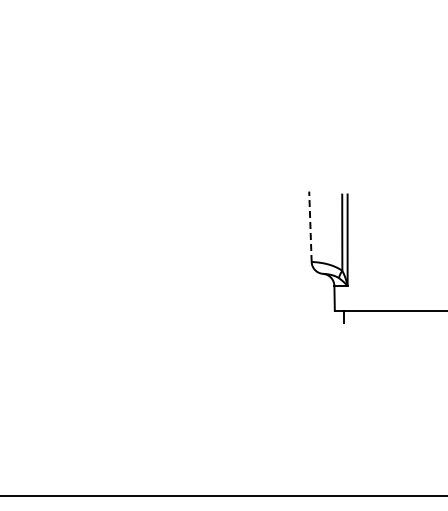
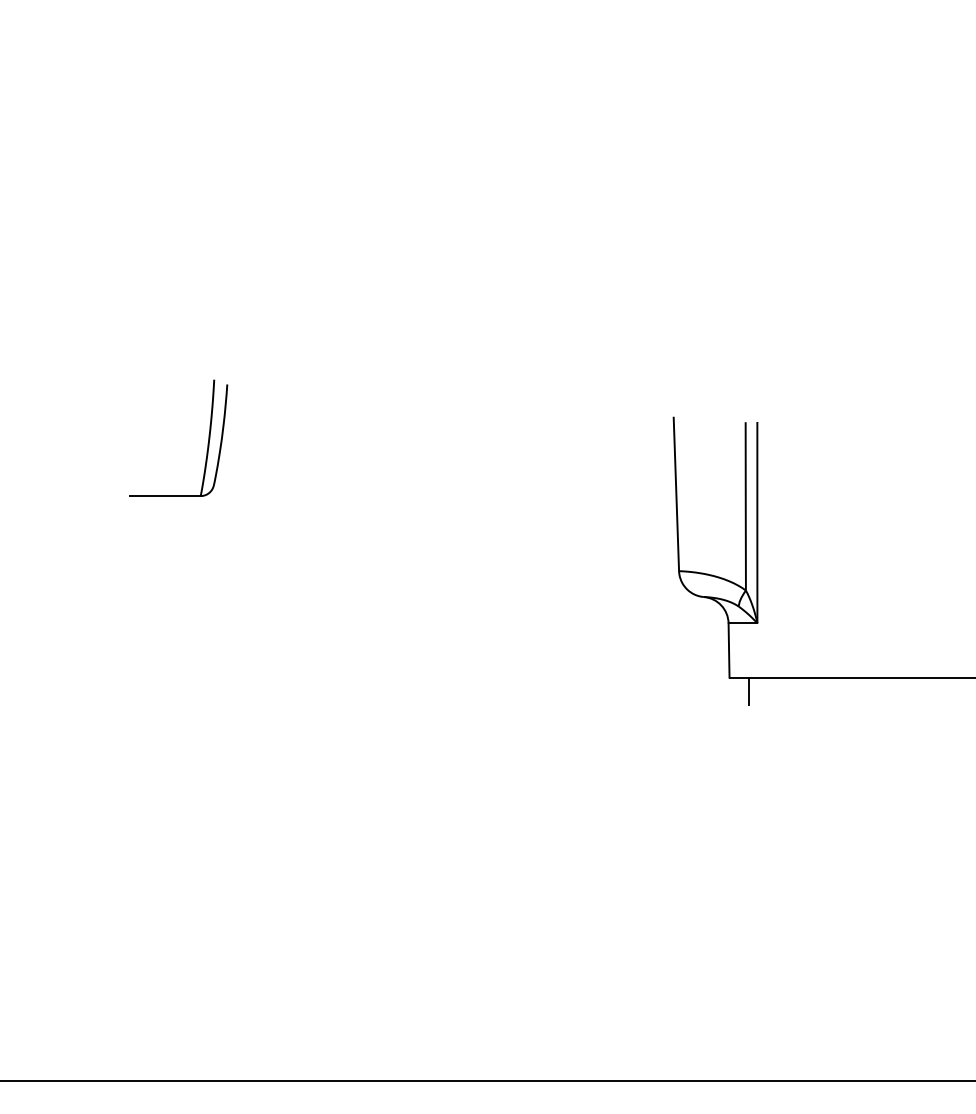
part: (94, 204) -> (205, 445), added
line: (310, 226) -> (676, 493), dashed -> solid

